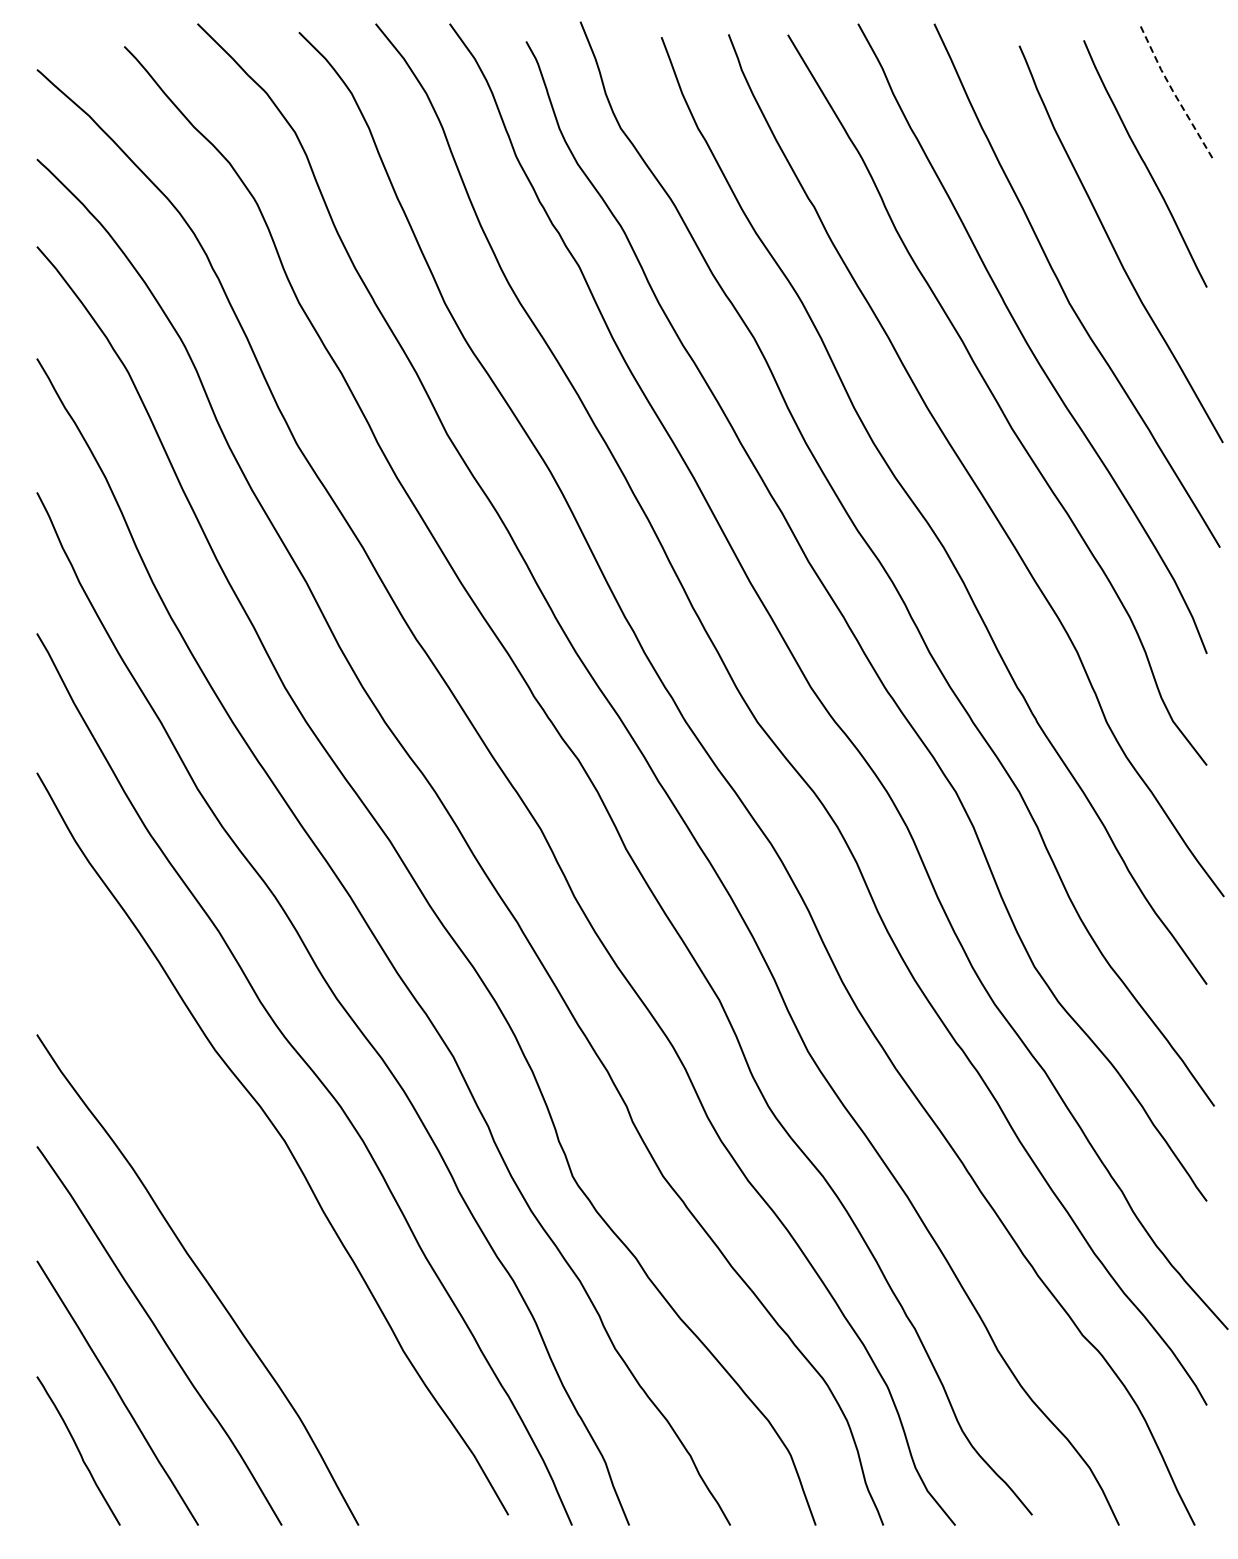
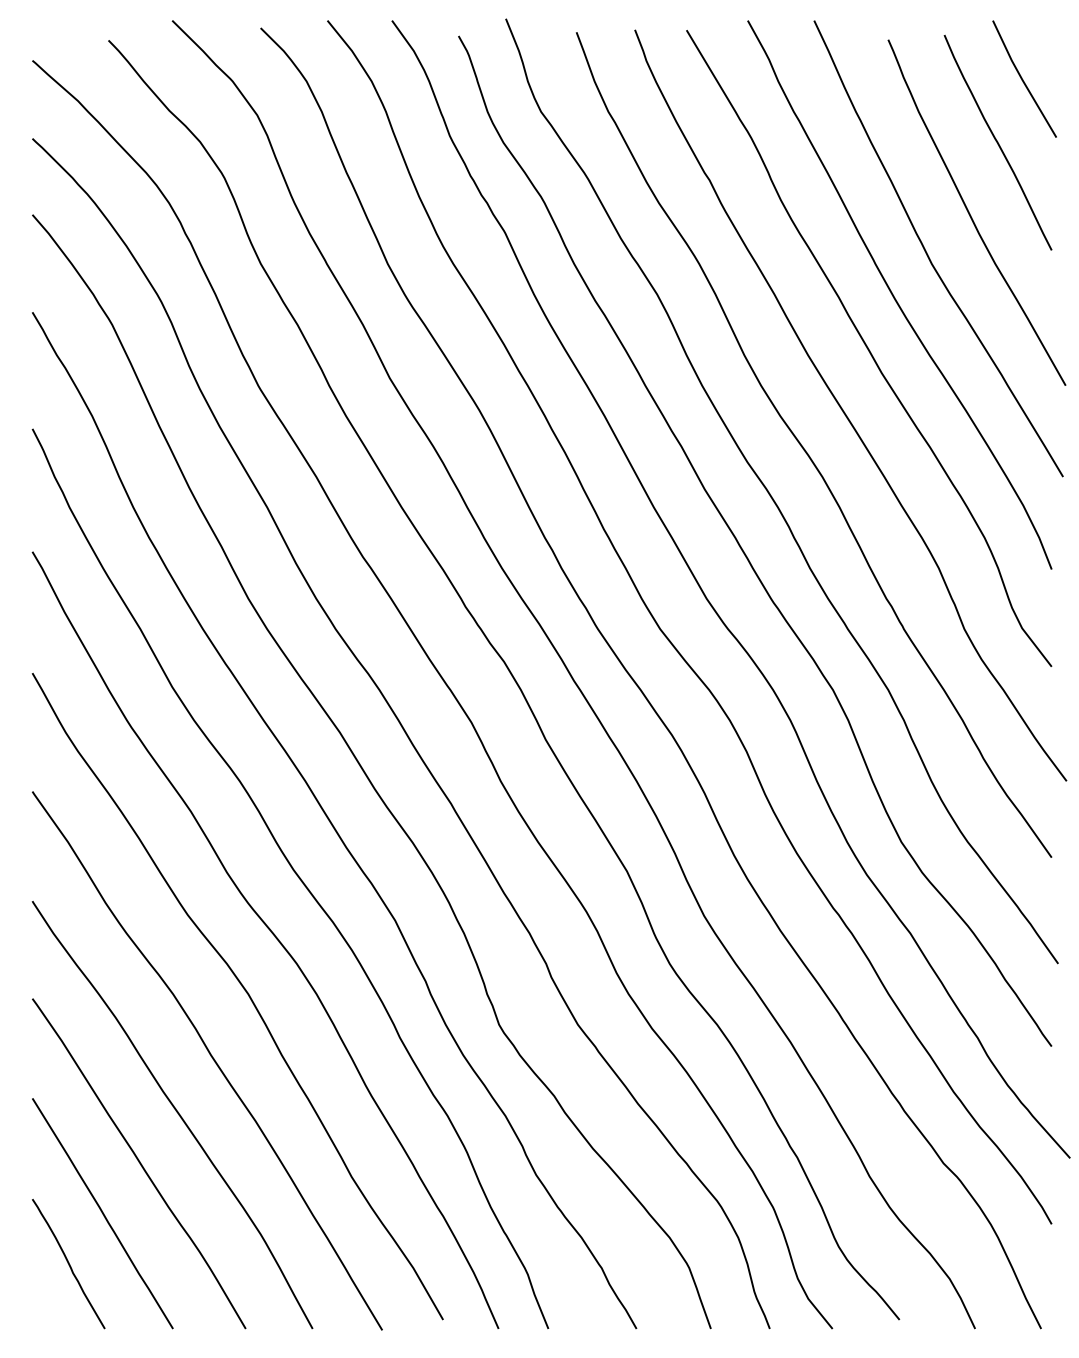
line: (1173, 92) -> (1022, 80), dashed -> solid
curve: (242, 1214) -> (211, 1057), added

